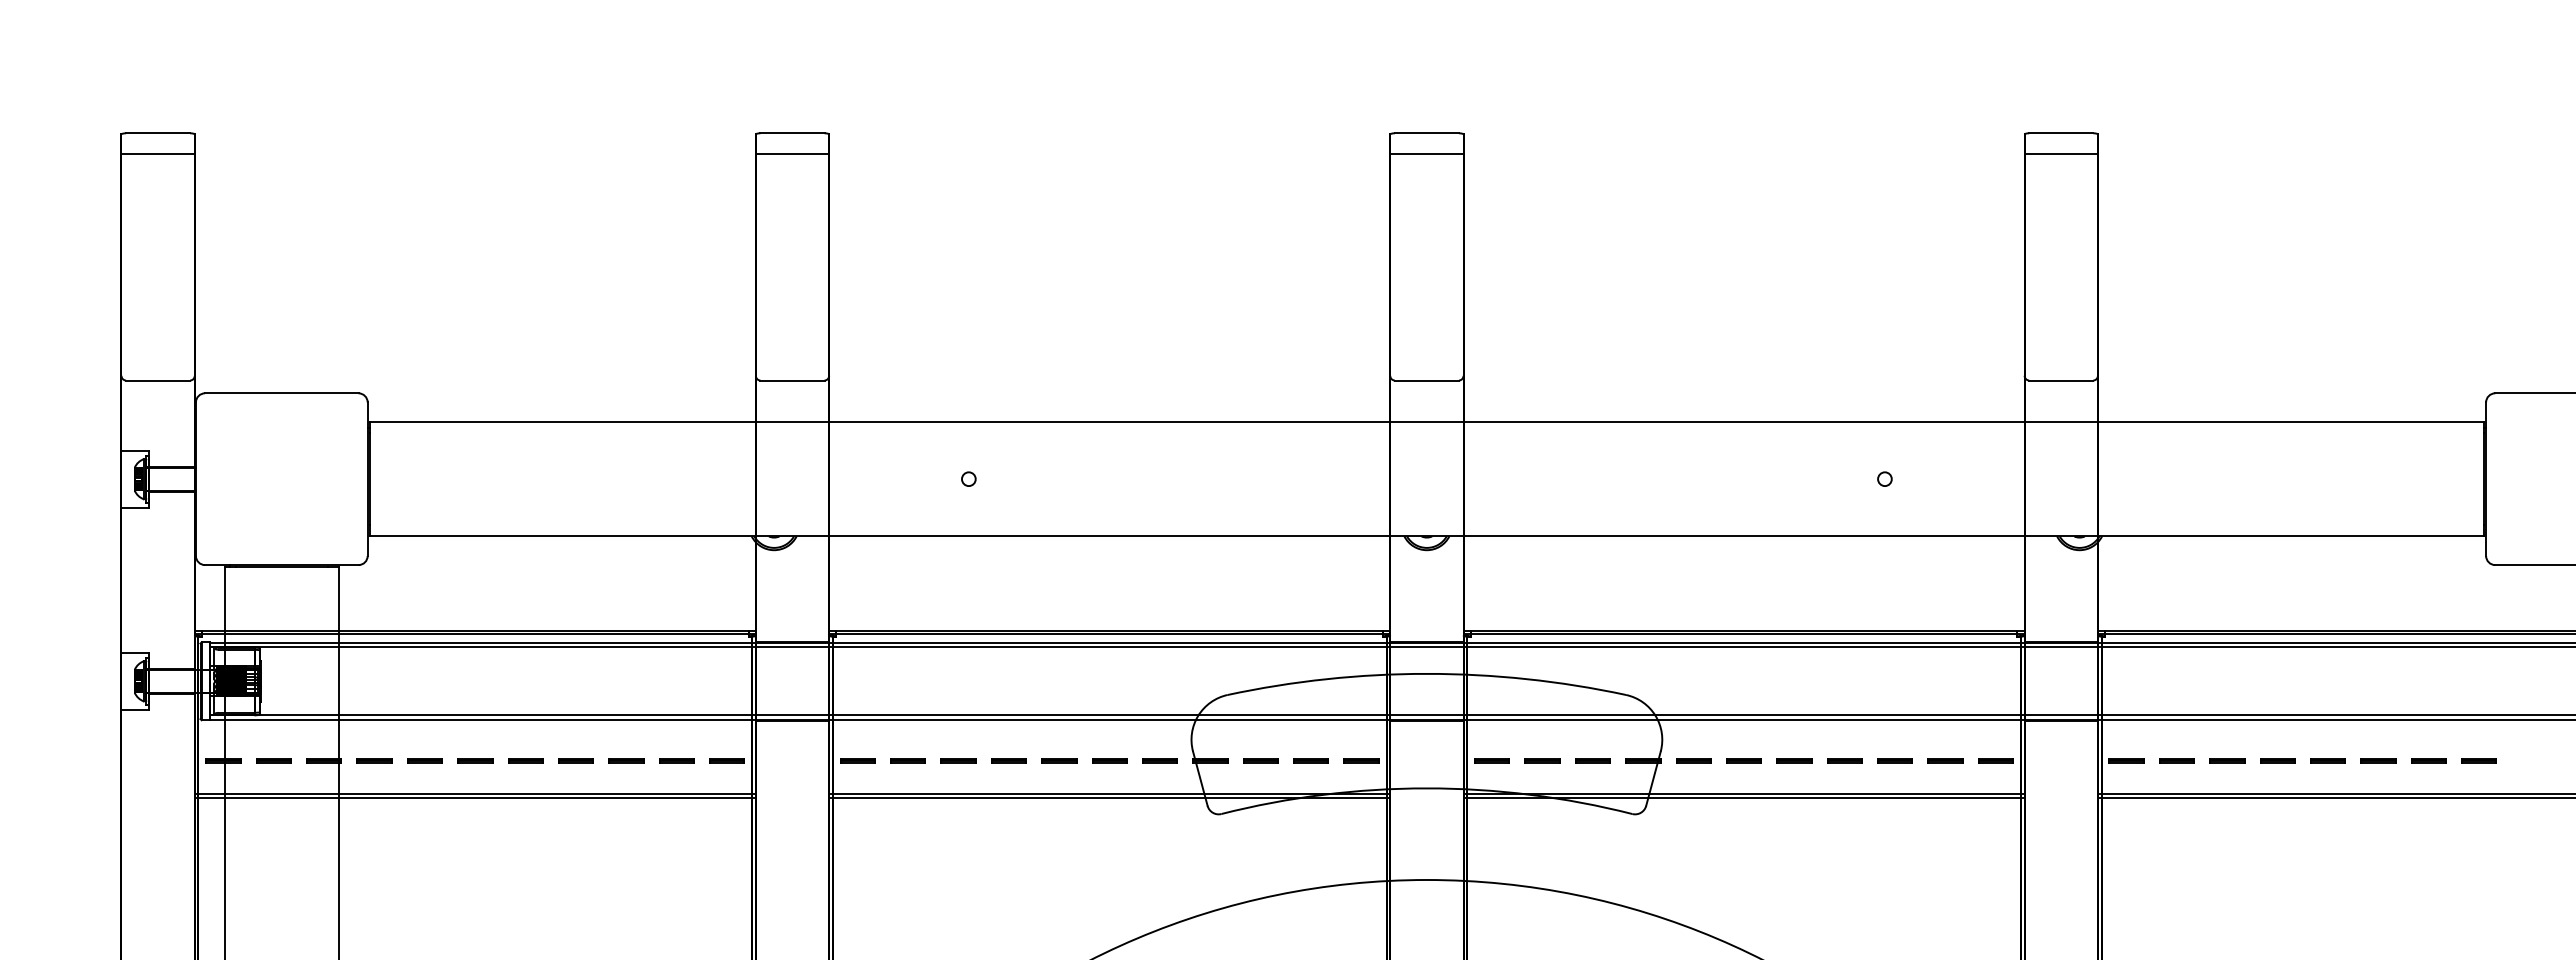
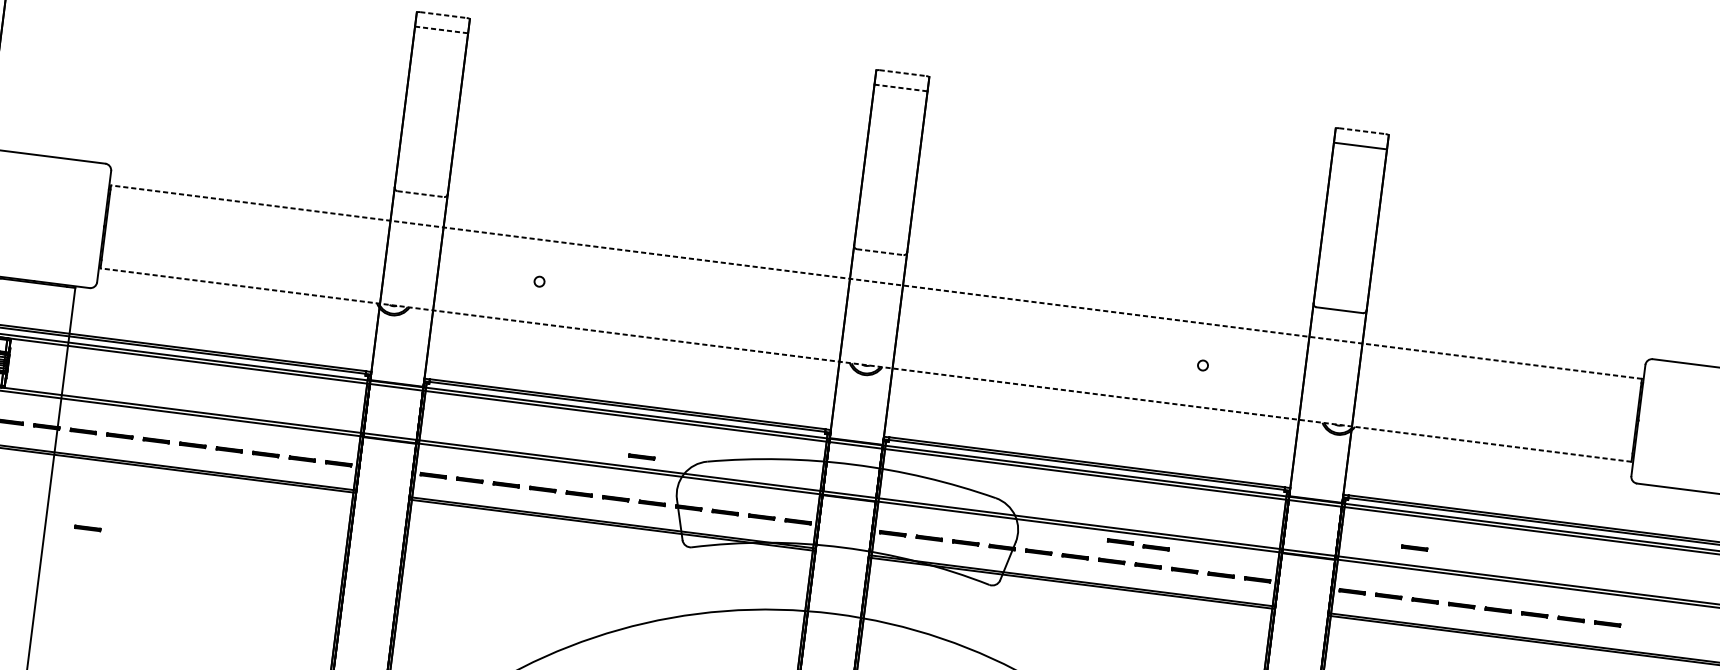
line: (793, 133) -> (444, 15), solid -> dashed
line: (1427, 133) -> (903, 73), solid -> dashed
line: (2061, 133) -> (1362, 131), solid -> dashed
line: (792, 153) -> (441, 29), solid -> dashed
line: (1426, 153) -> (900, 87), solid -> dashed
line: (793, 380) -> (421, 194), solid -> dashed
line: (1427, 380) -> (880, 252), solid -> dashed
line: (1426, 421) -> (876, 281), solid -> dashed
line: (1426, 536) -> (865, 365), solid -> dashed
part: (2203, 690) -> (1414, 547), added
part: (1137, 699) -> (641, 456), added
part: (1802, 732) -> (1120, 541), added
part: (1852, 734) -> (1156, 547), added
part: (397, 891) -> (88, 528), added

